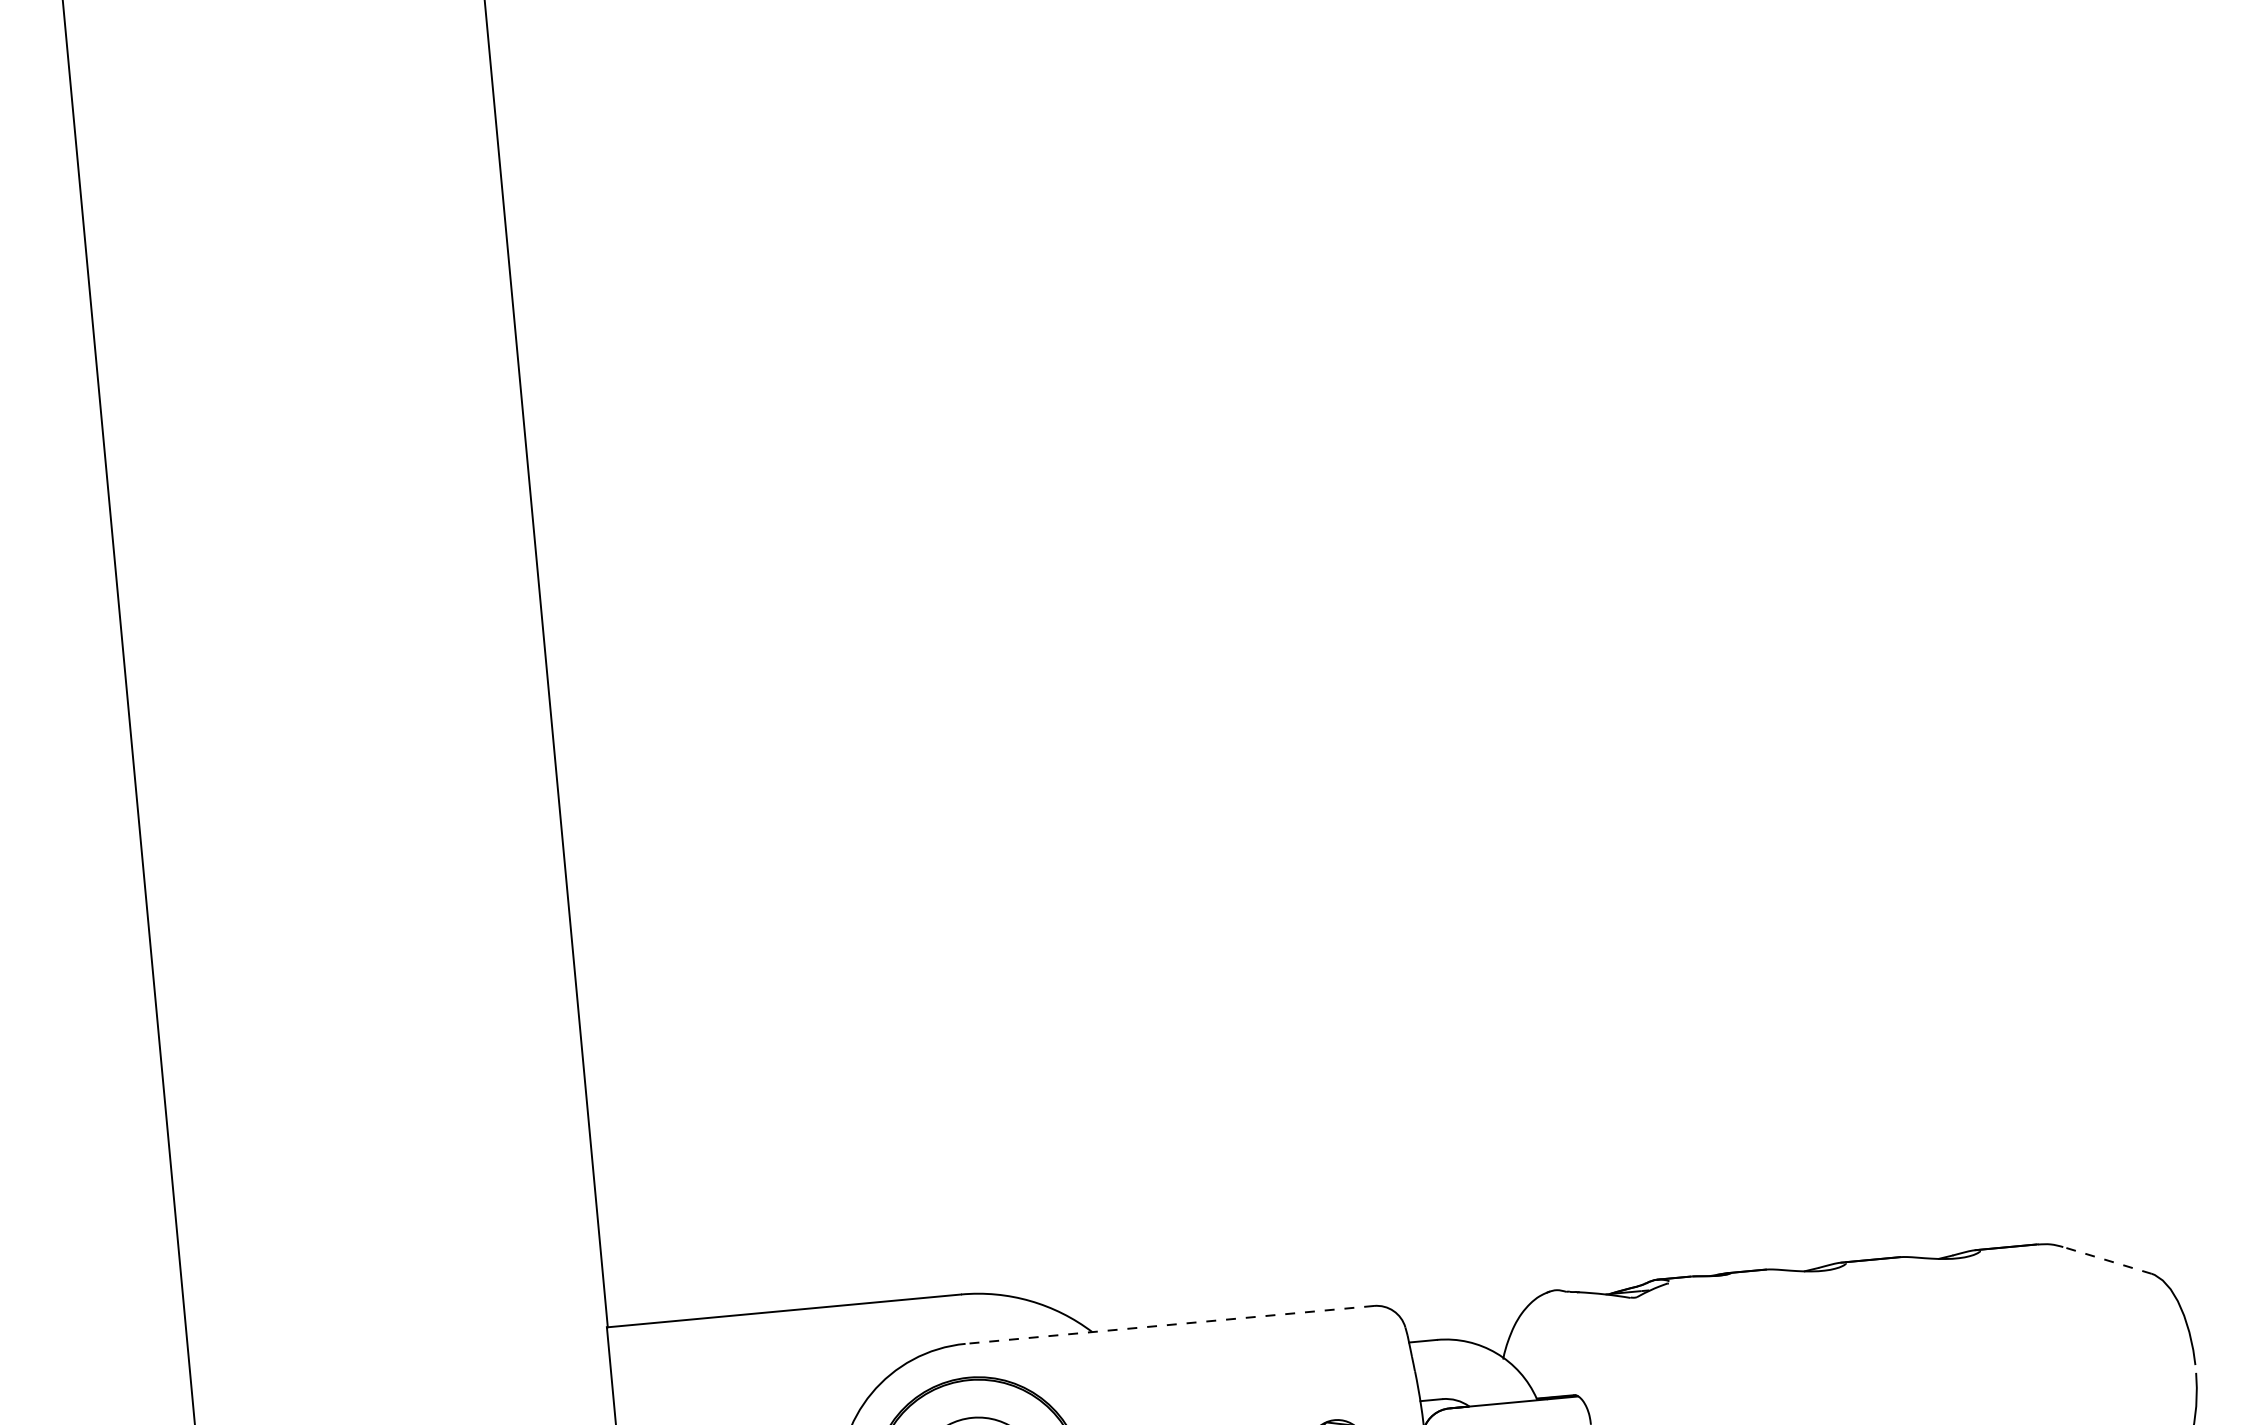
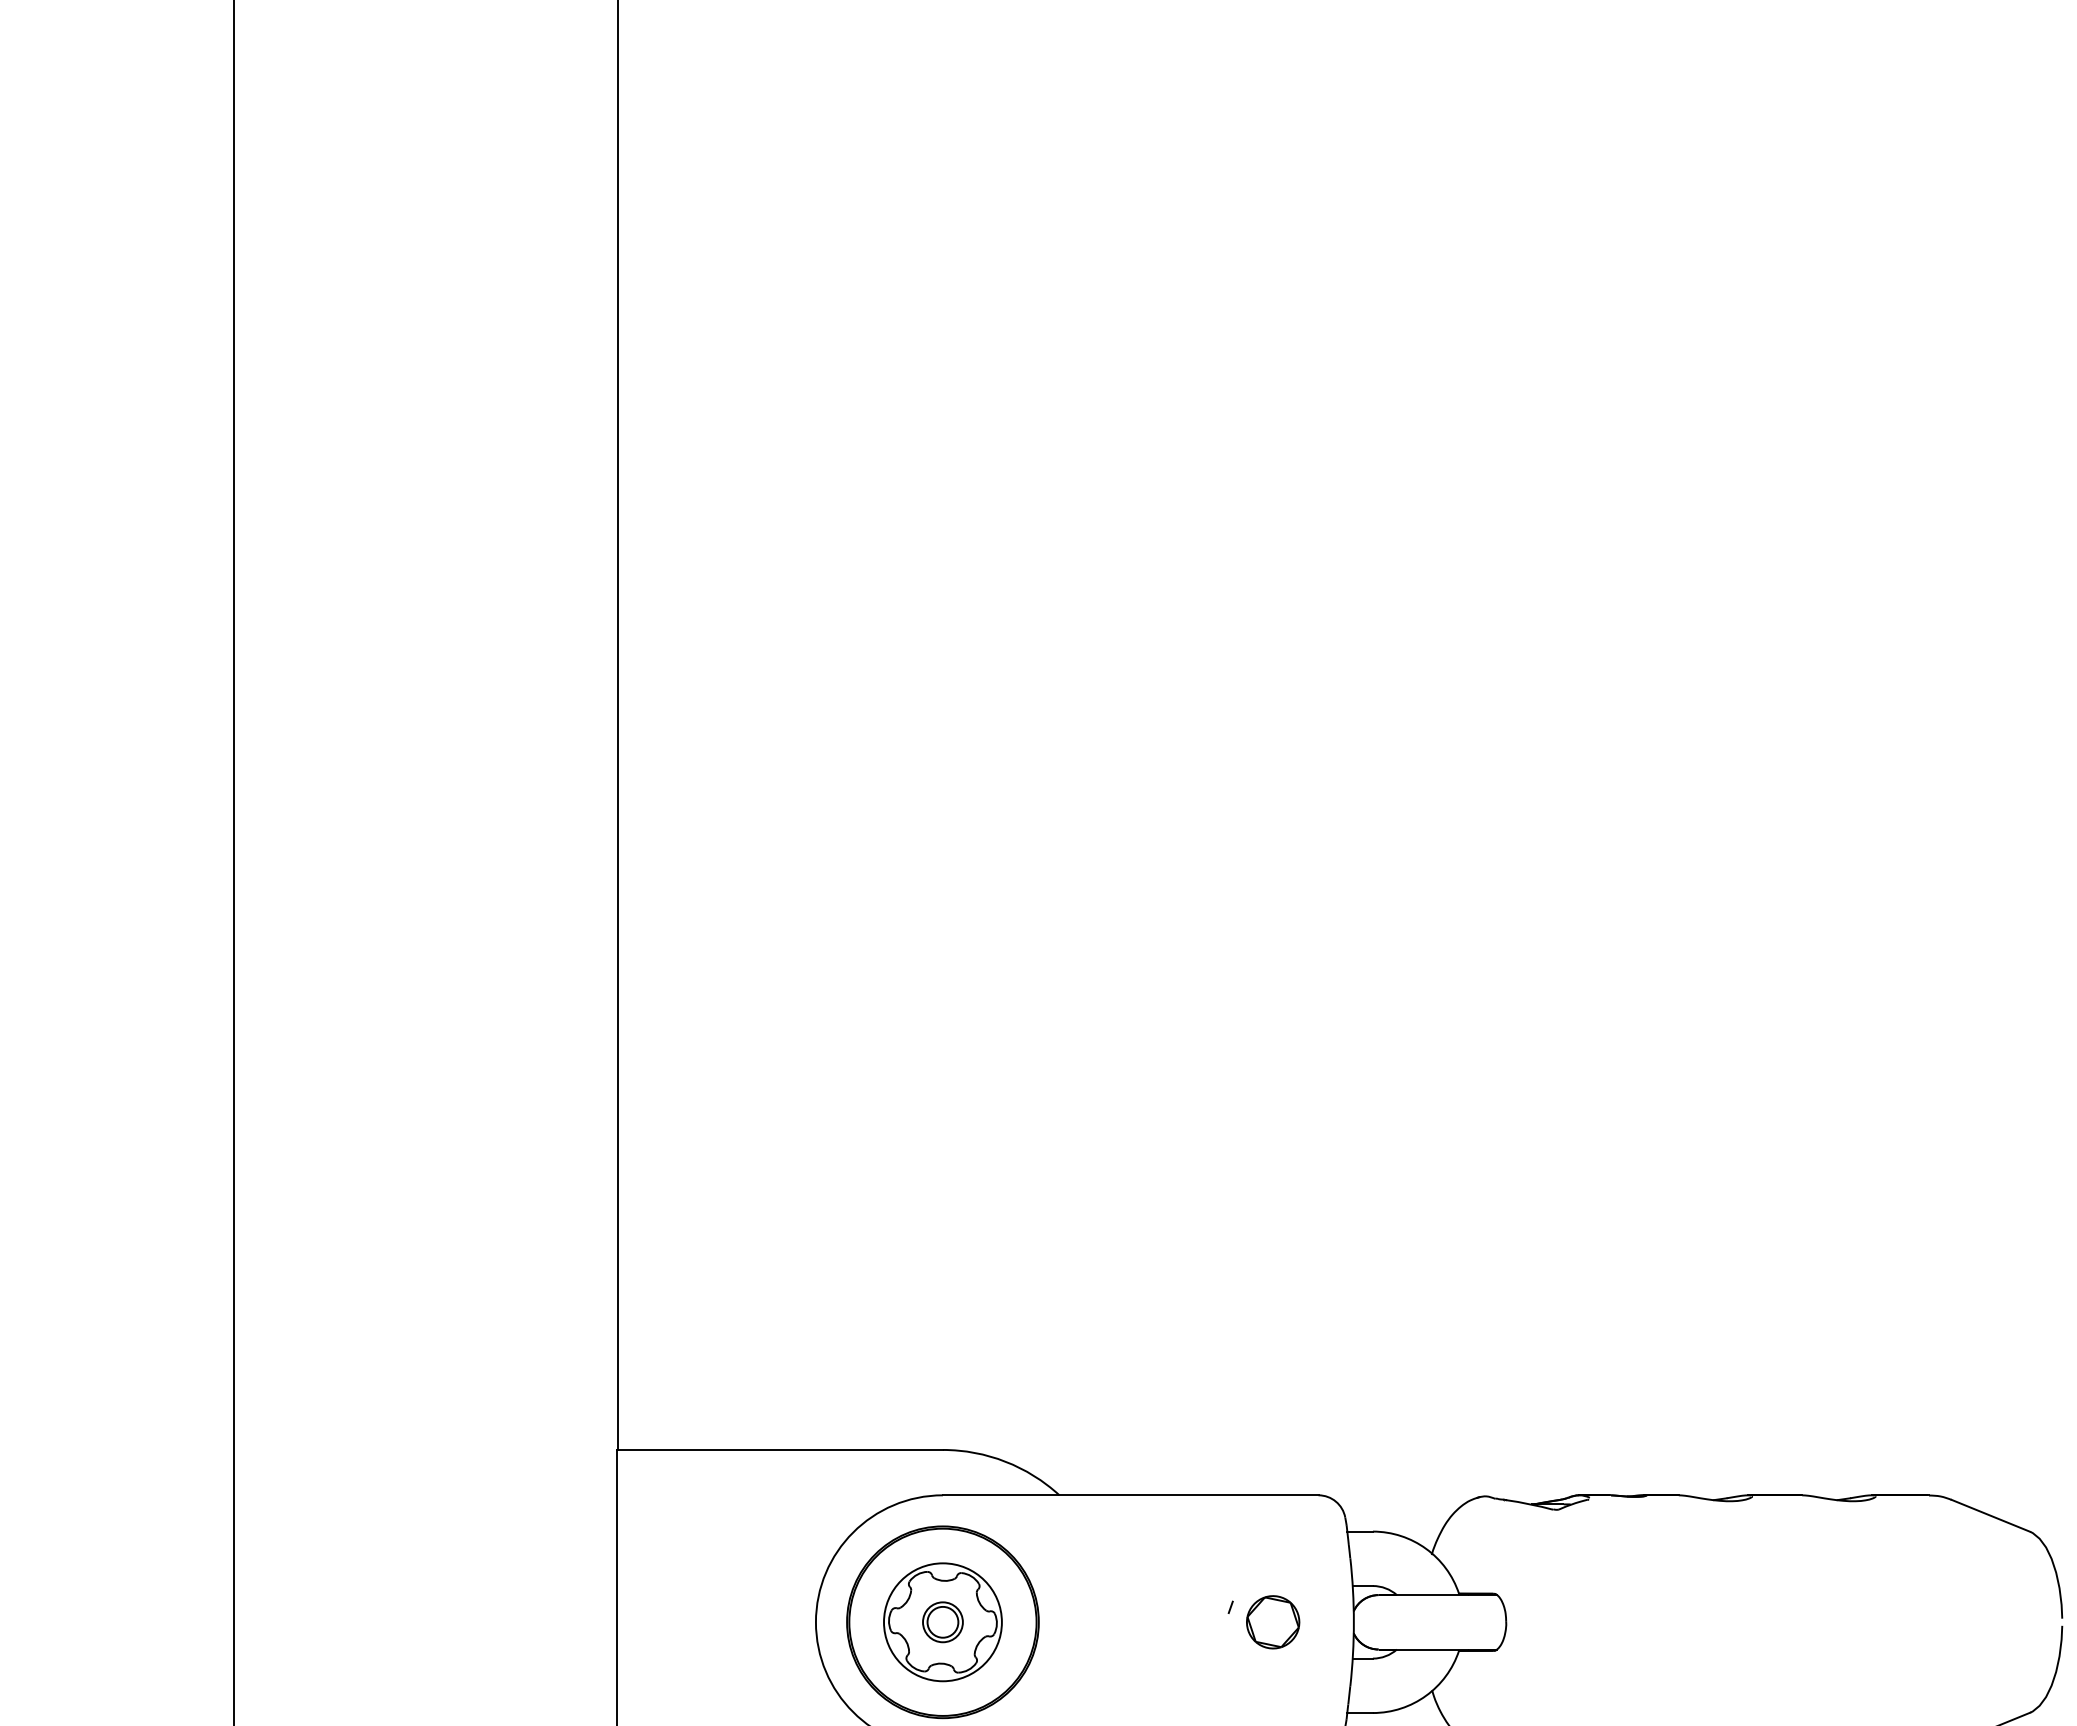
line: (2106, 1260) -> (1990, 1515), dashed -> solid
line: (1169, 1325) -> (1130, 1495), dashed -> solid

